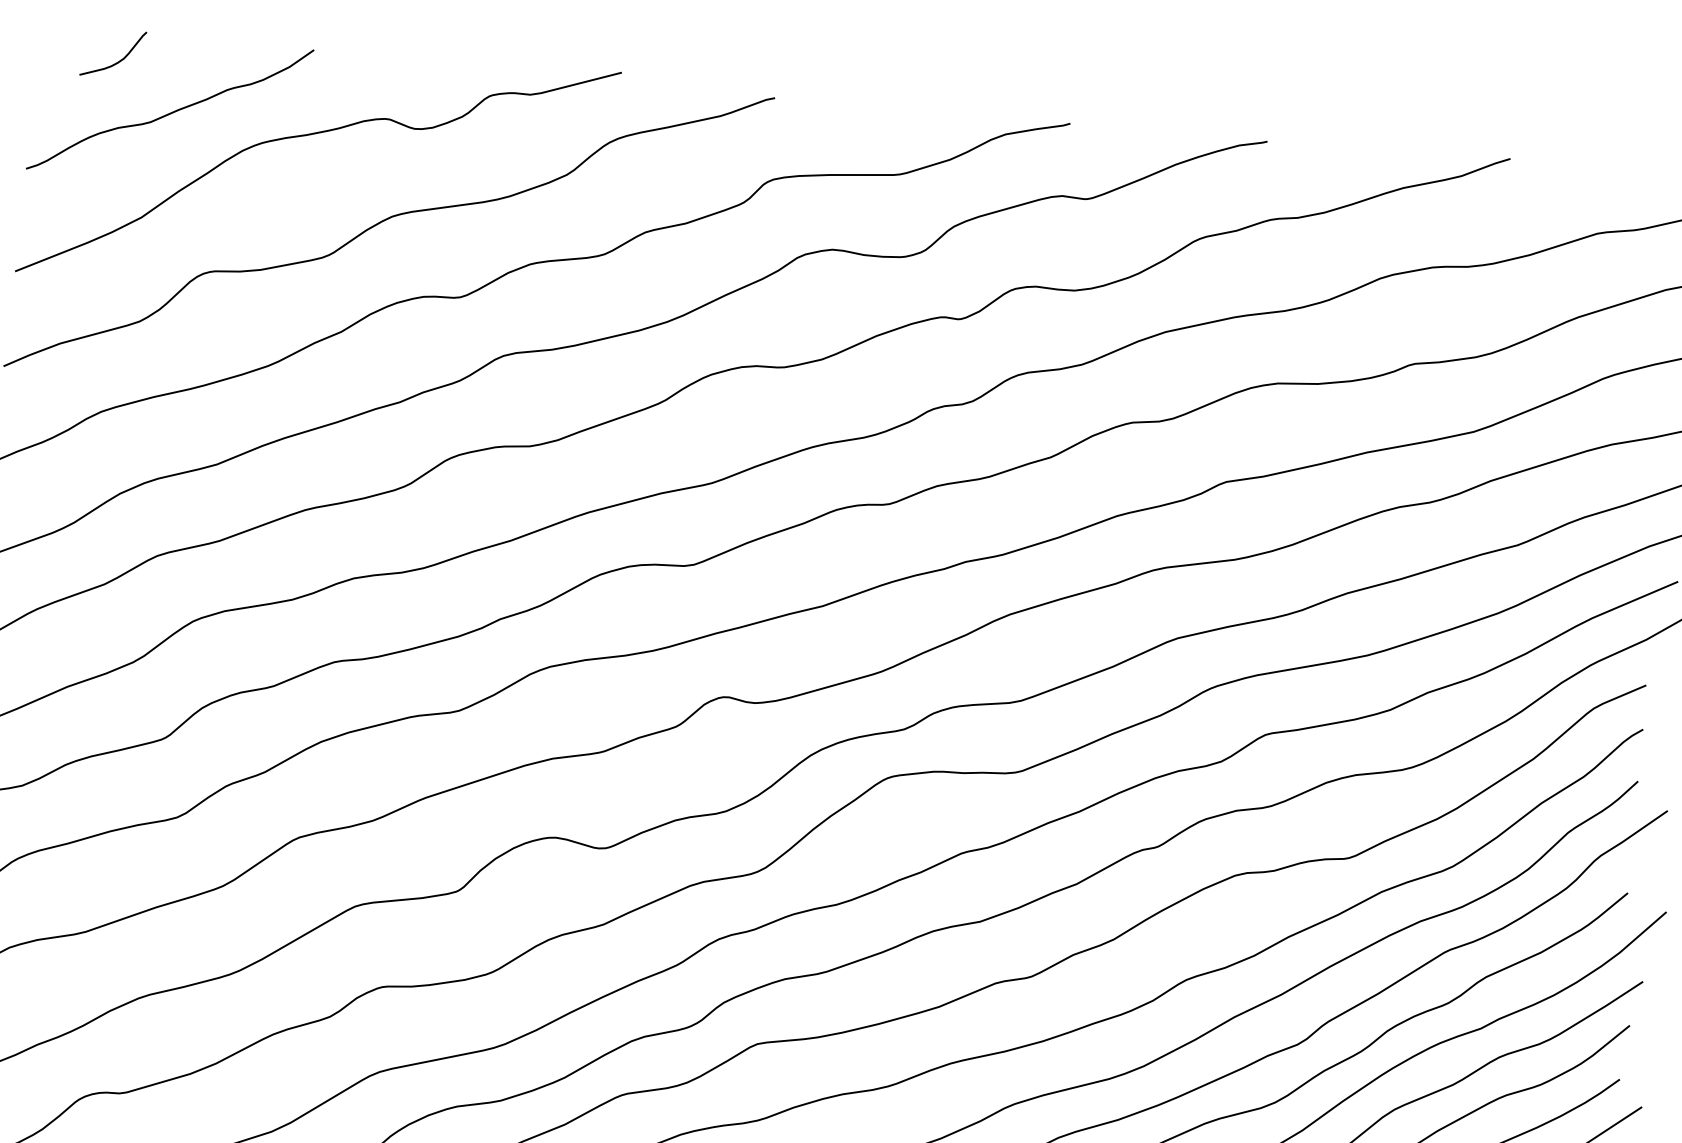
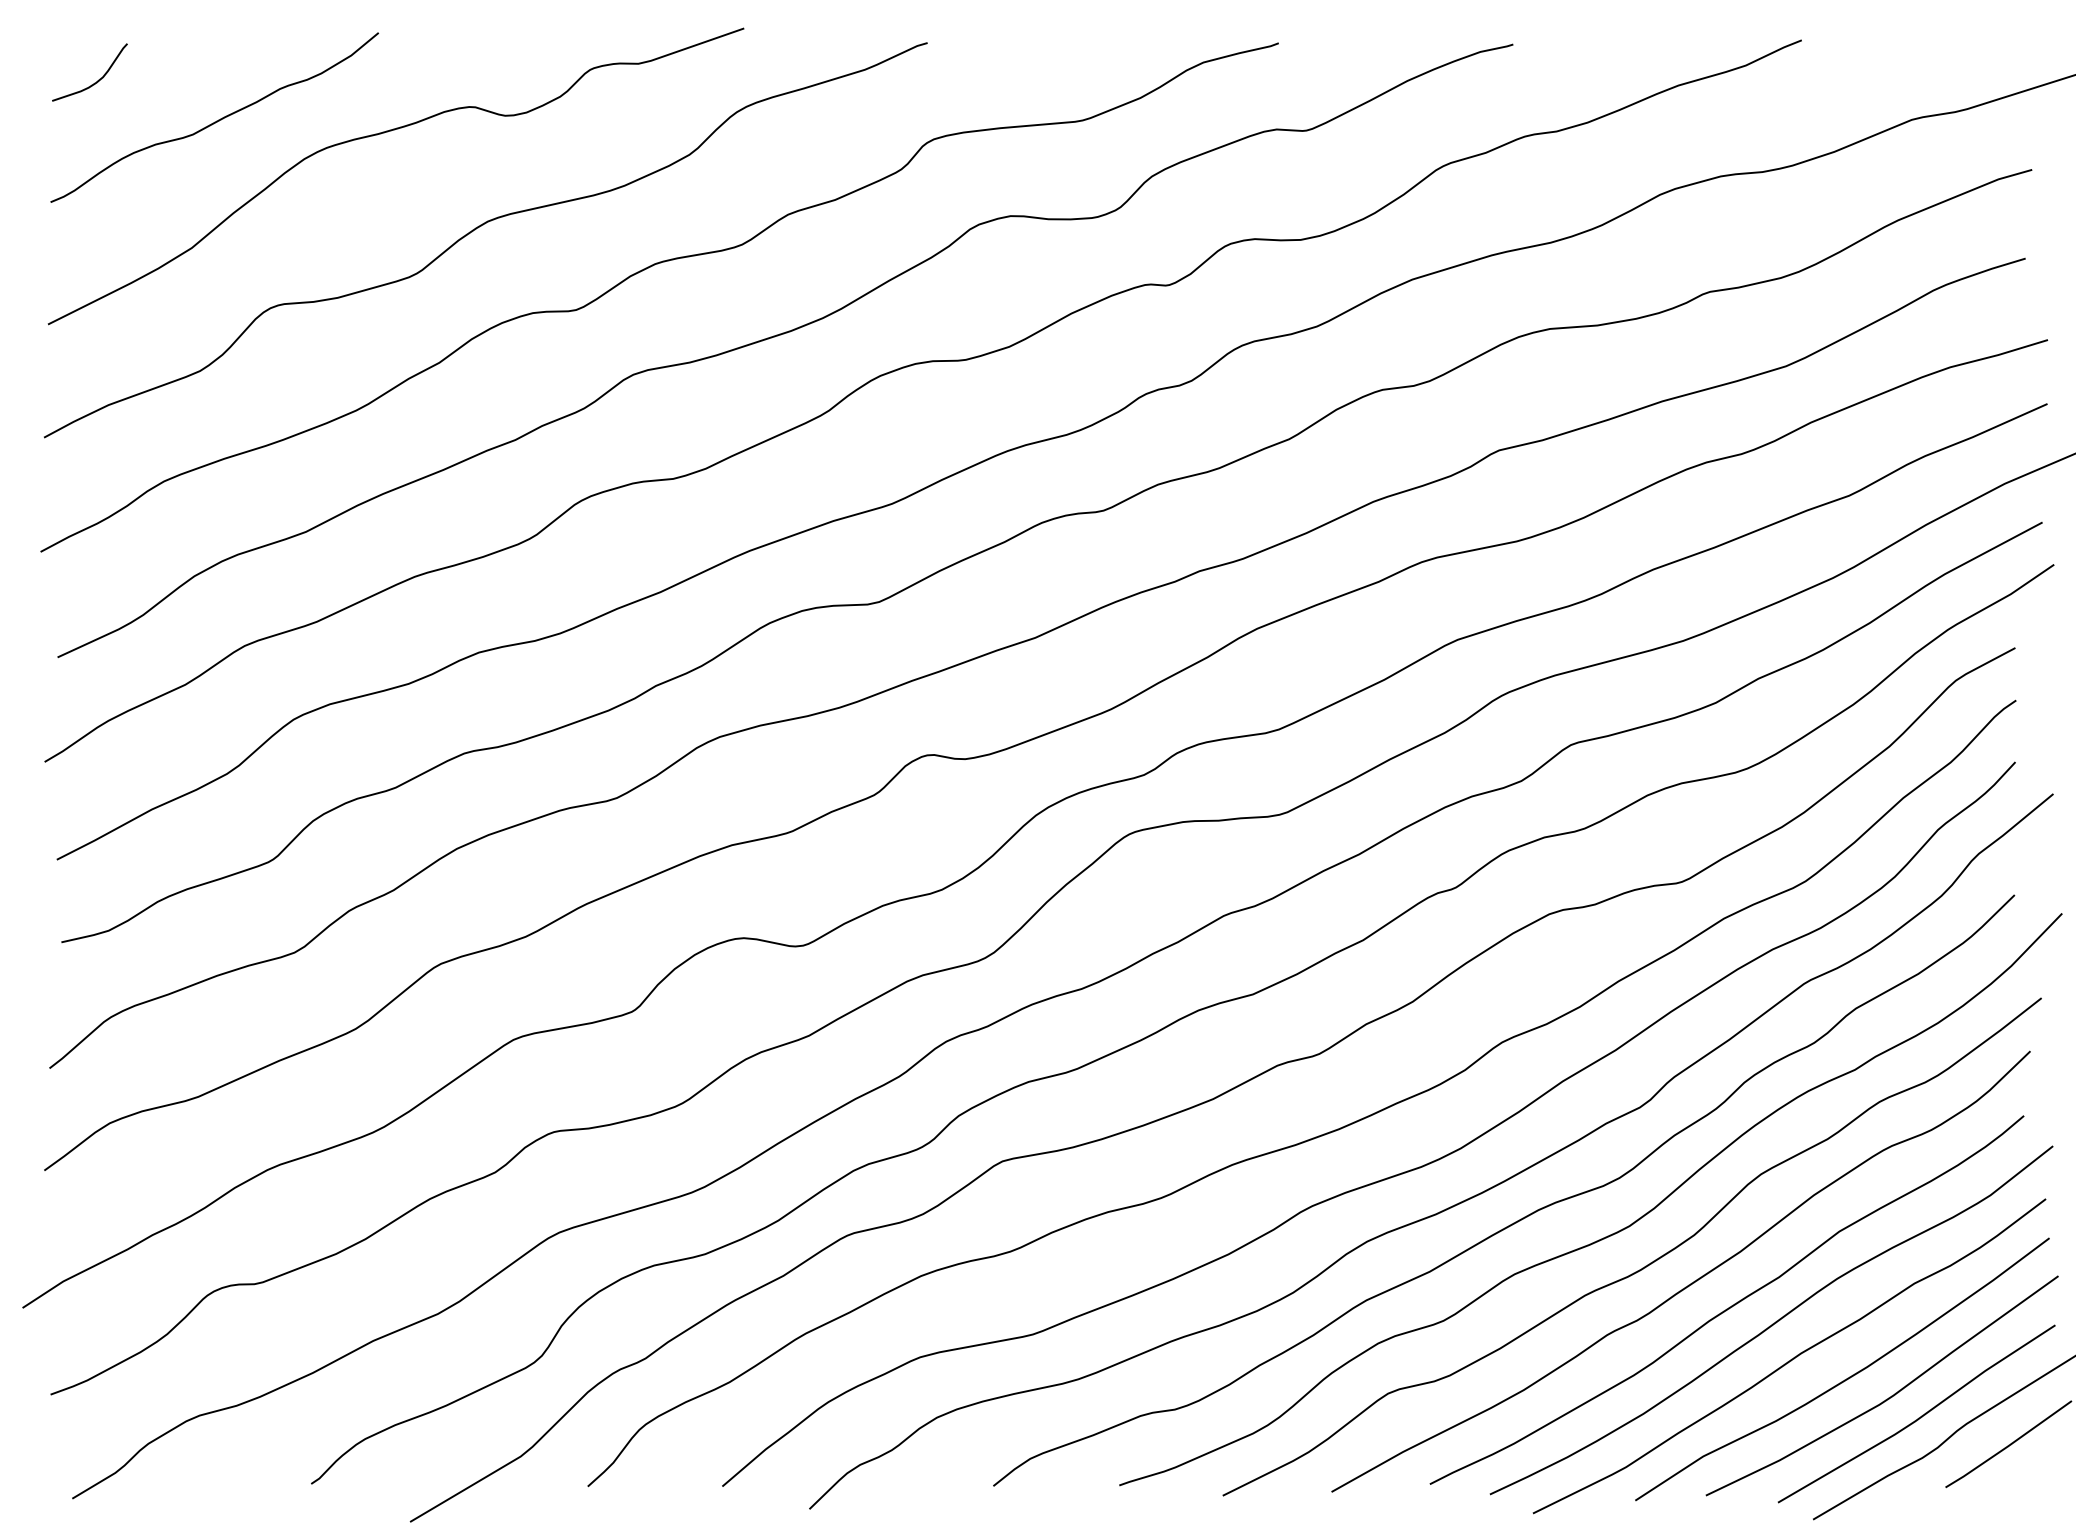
curve: (116, 62) -> (94, 82), moved

